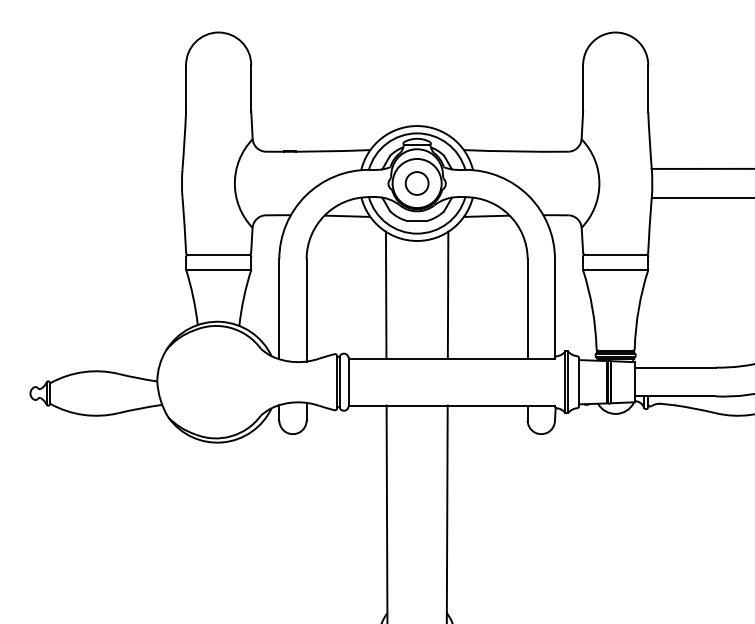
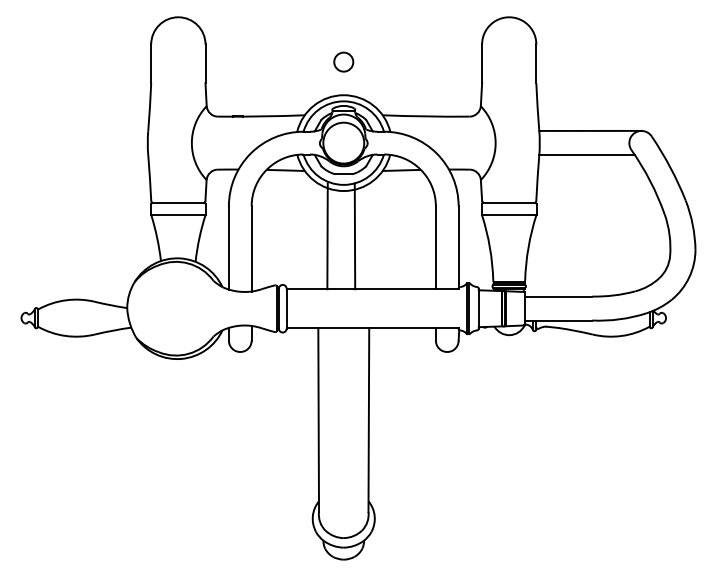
circle: (416, 182) -> (343, 61), moved
line: (385, 295) -> (354, 236), moved
line: (448, 295) -> (327, 236), moved

